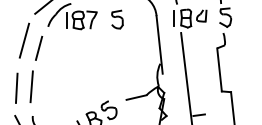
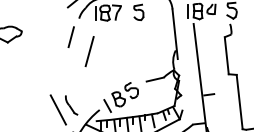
line: (24, 40) -> (89, 51), moved
line: (31, 87) -> (64, 70), removed
line: (16, 88) -> (51, 71), removed

